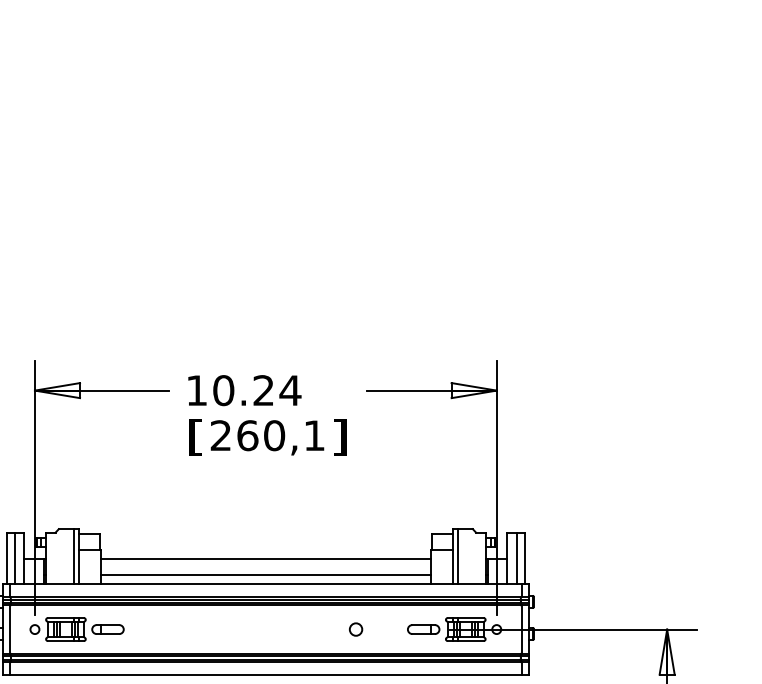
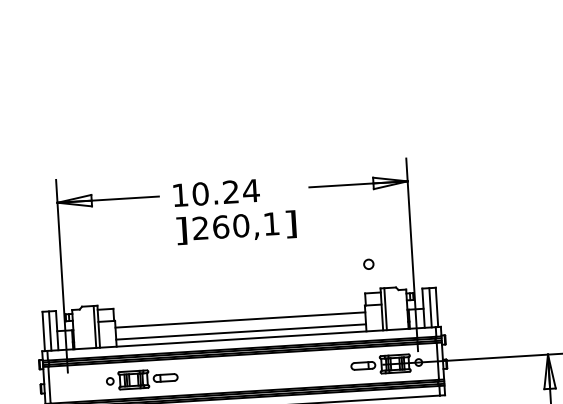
text: (195, 437) -> (181, 230), [ -> ]
part: (76, 629) -> (141, 379), moved
circle: (355, 629) -> (368, 264), moved

